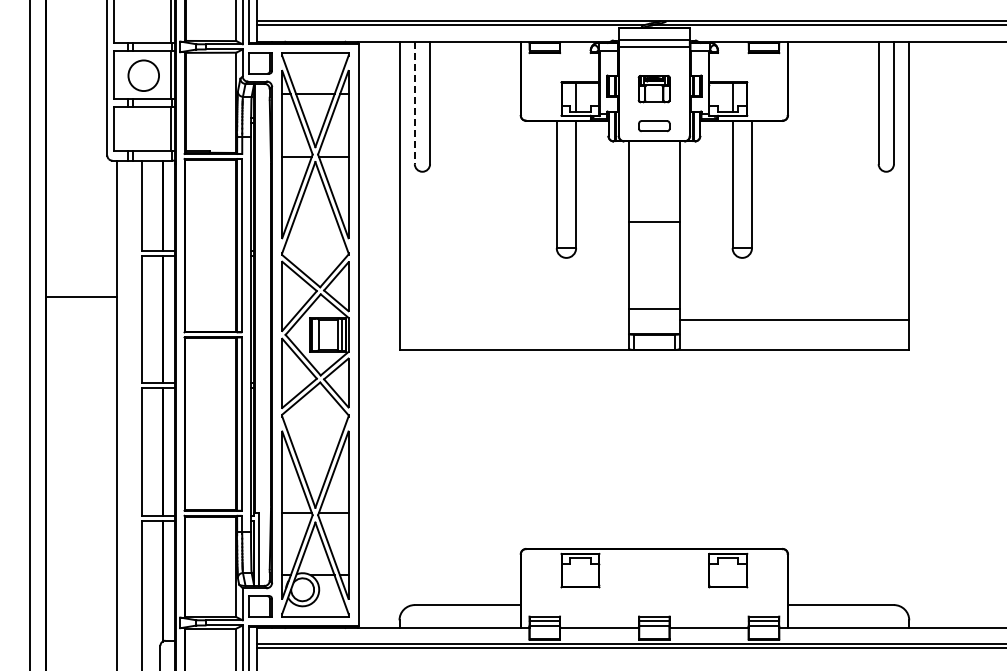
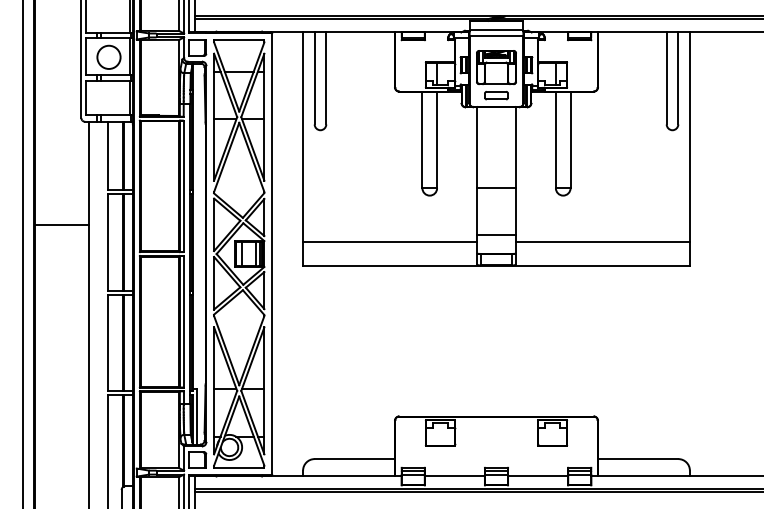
part: (653, 88) -> (495, 67), size x1.67
line: (414, 103) -> (314, 78), dashed -> solid
line: (653, 222) -> (495, 188), moved
line: (513, 319) -> (389, 242), added

